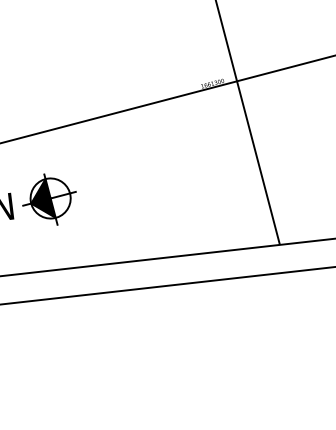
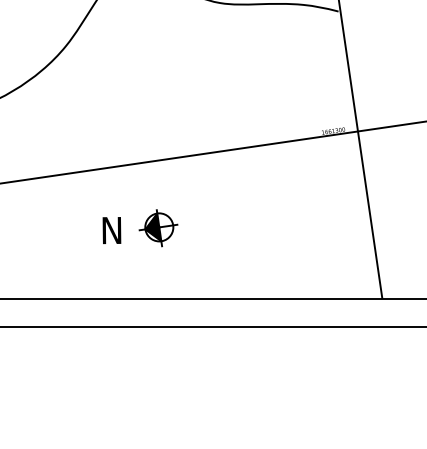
part: (49, 198) -> (158, 227), size x0.7

